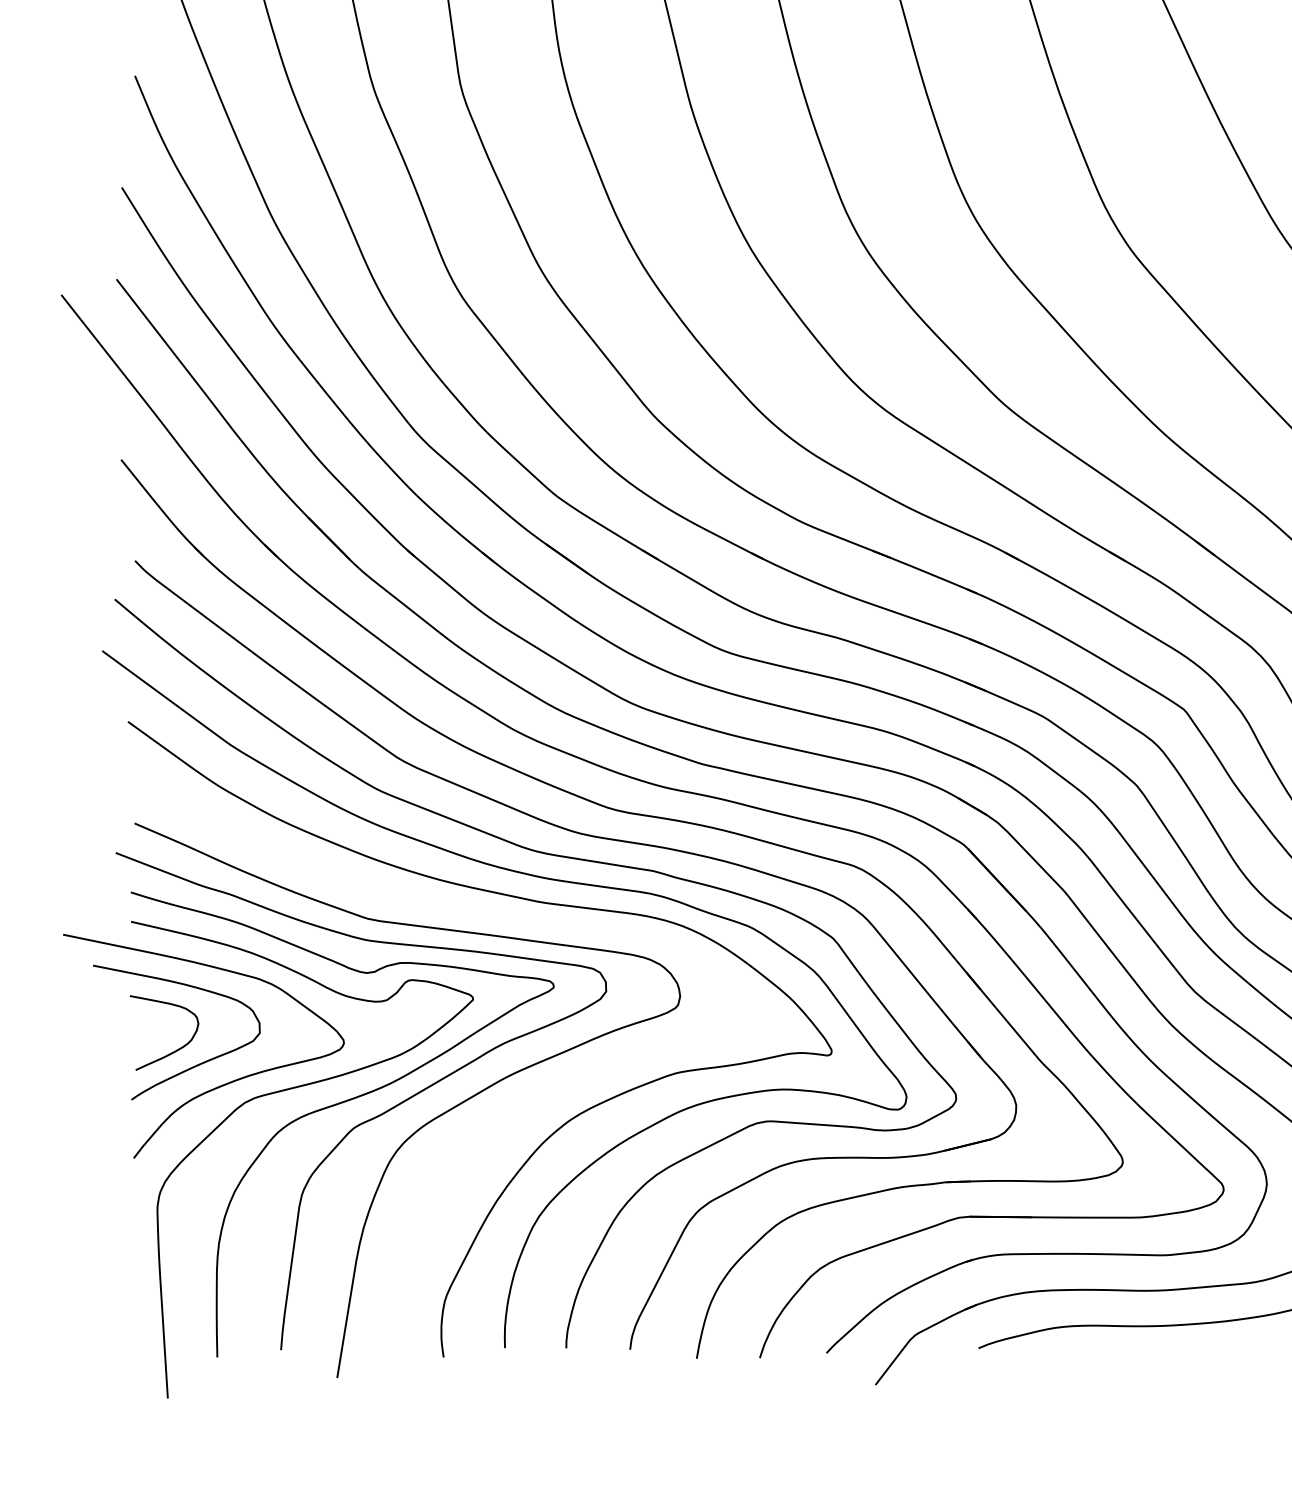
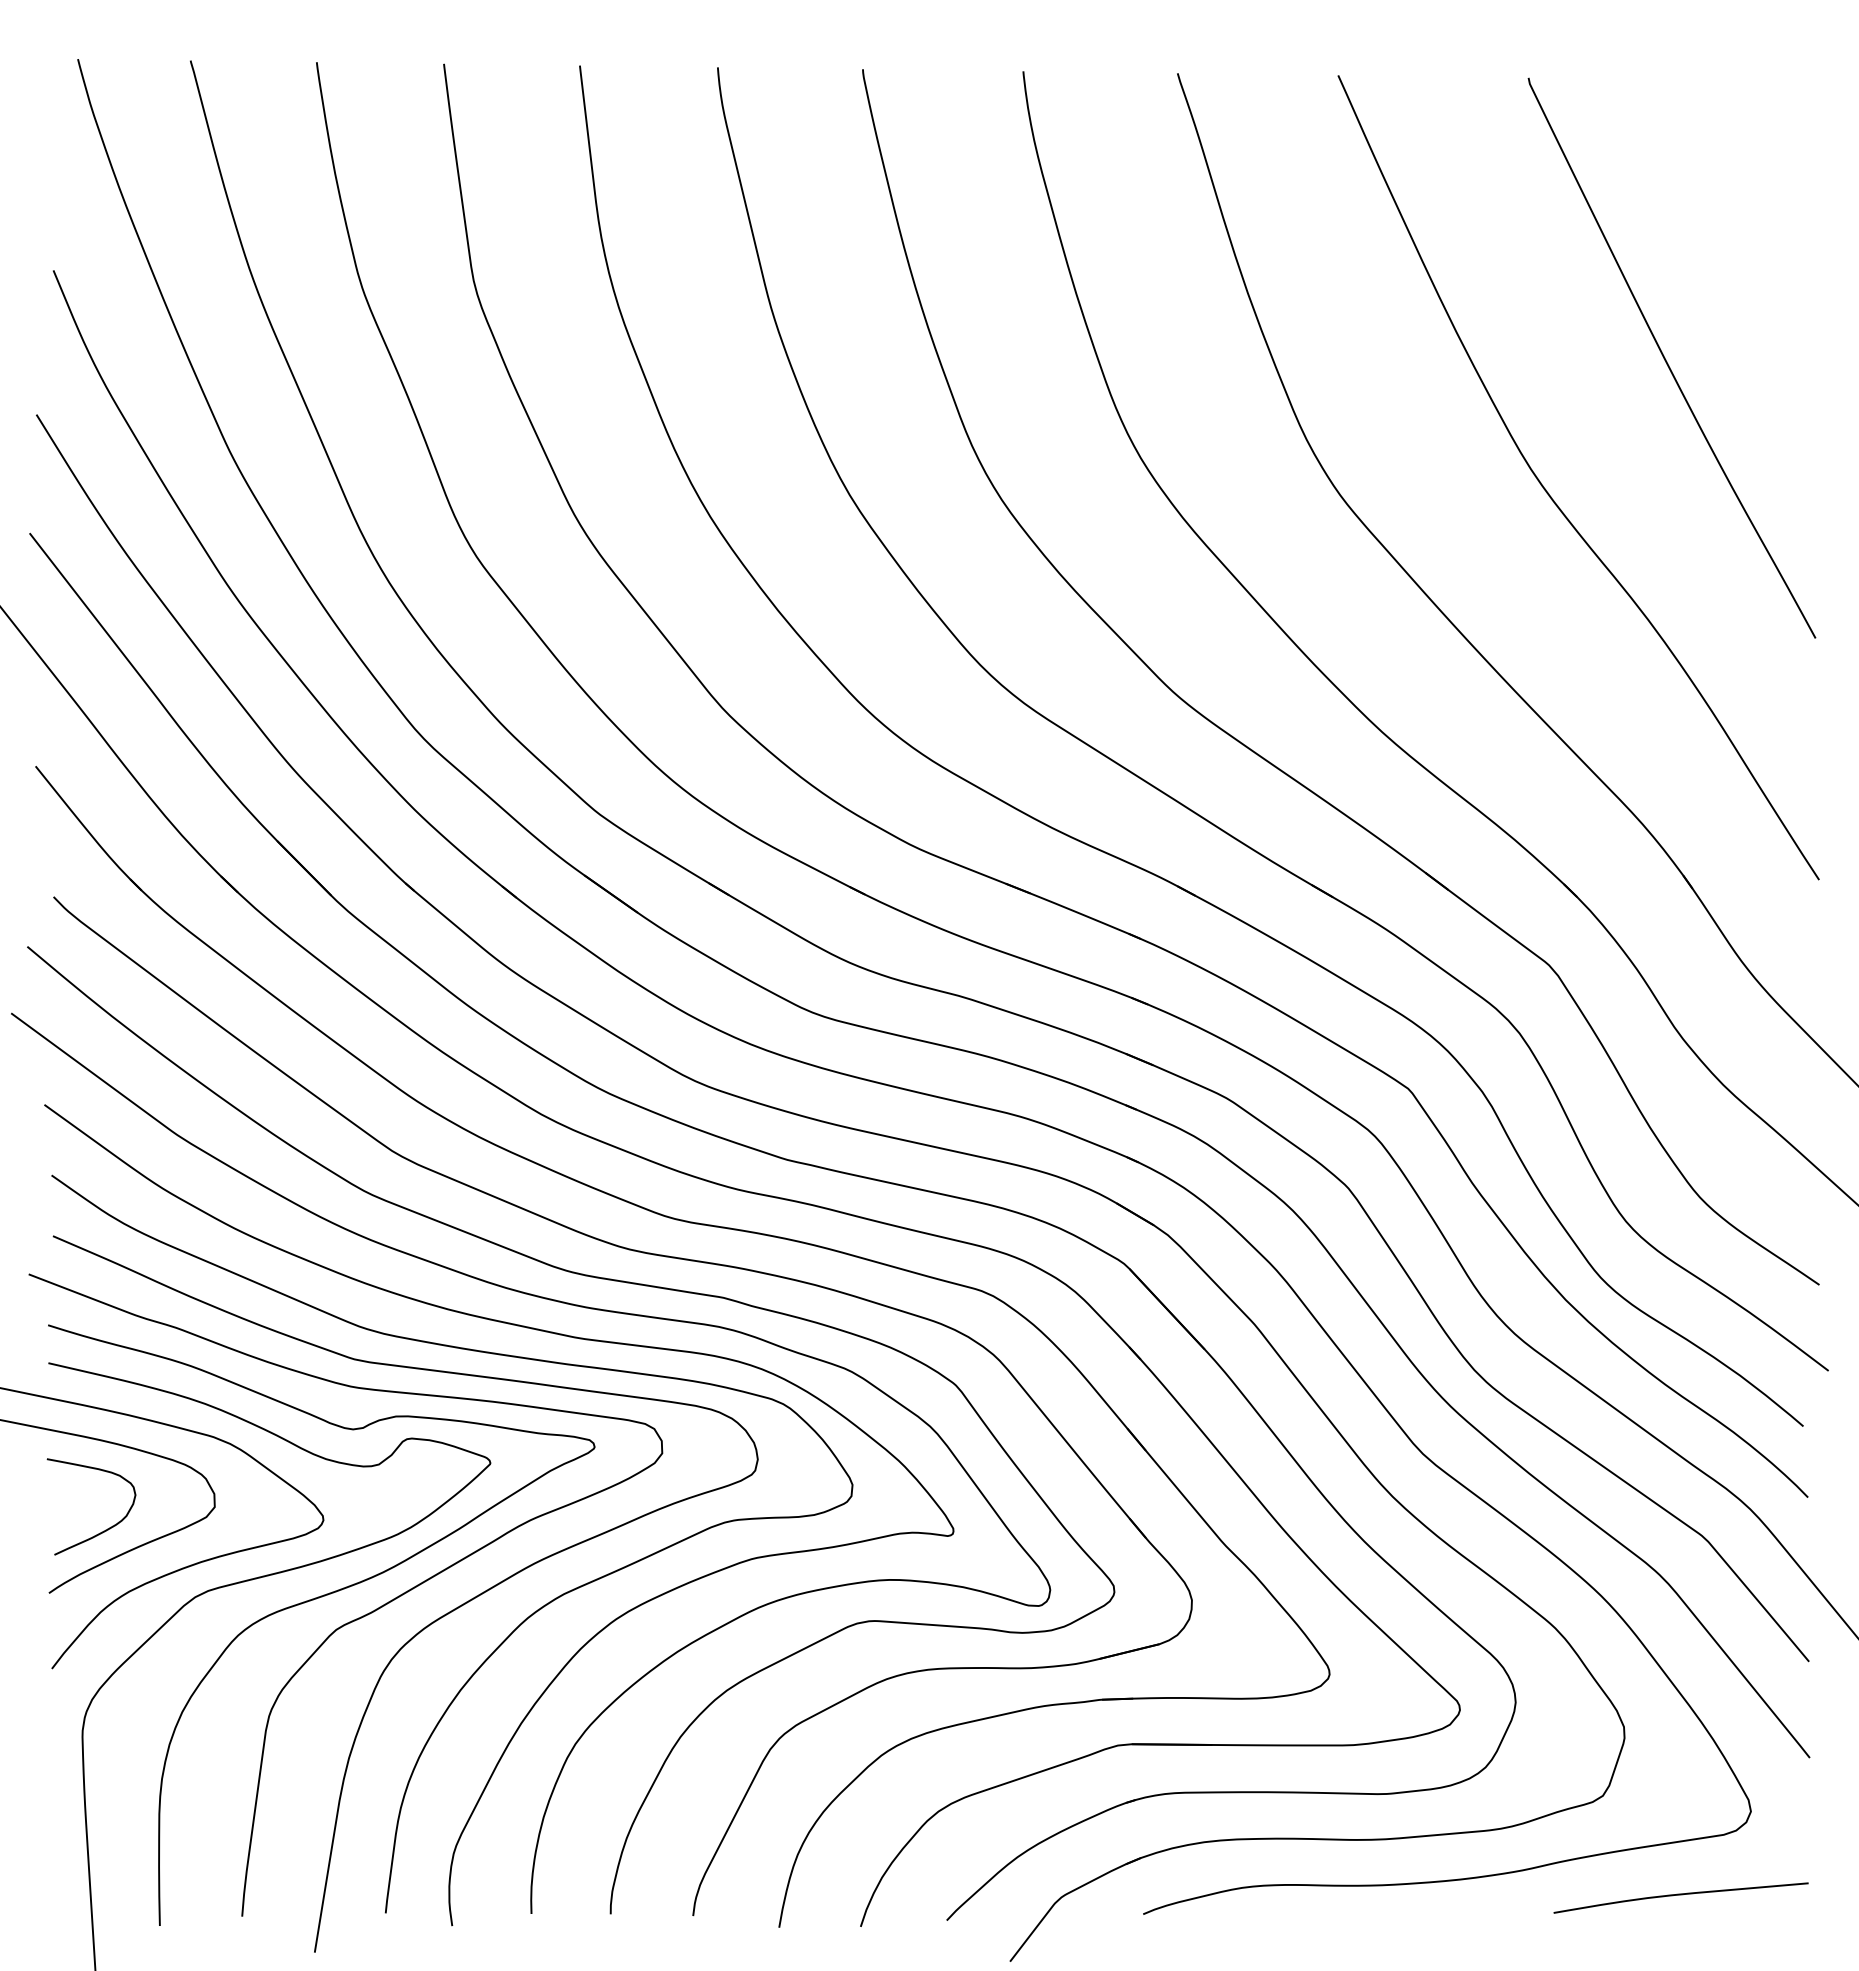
curve: (500, 1119) -> (525, 1618), added

